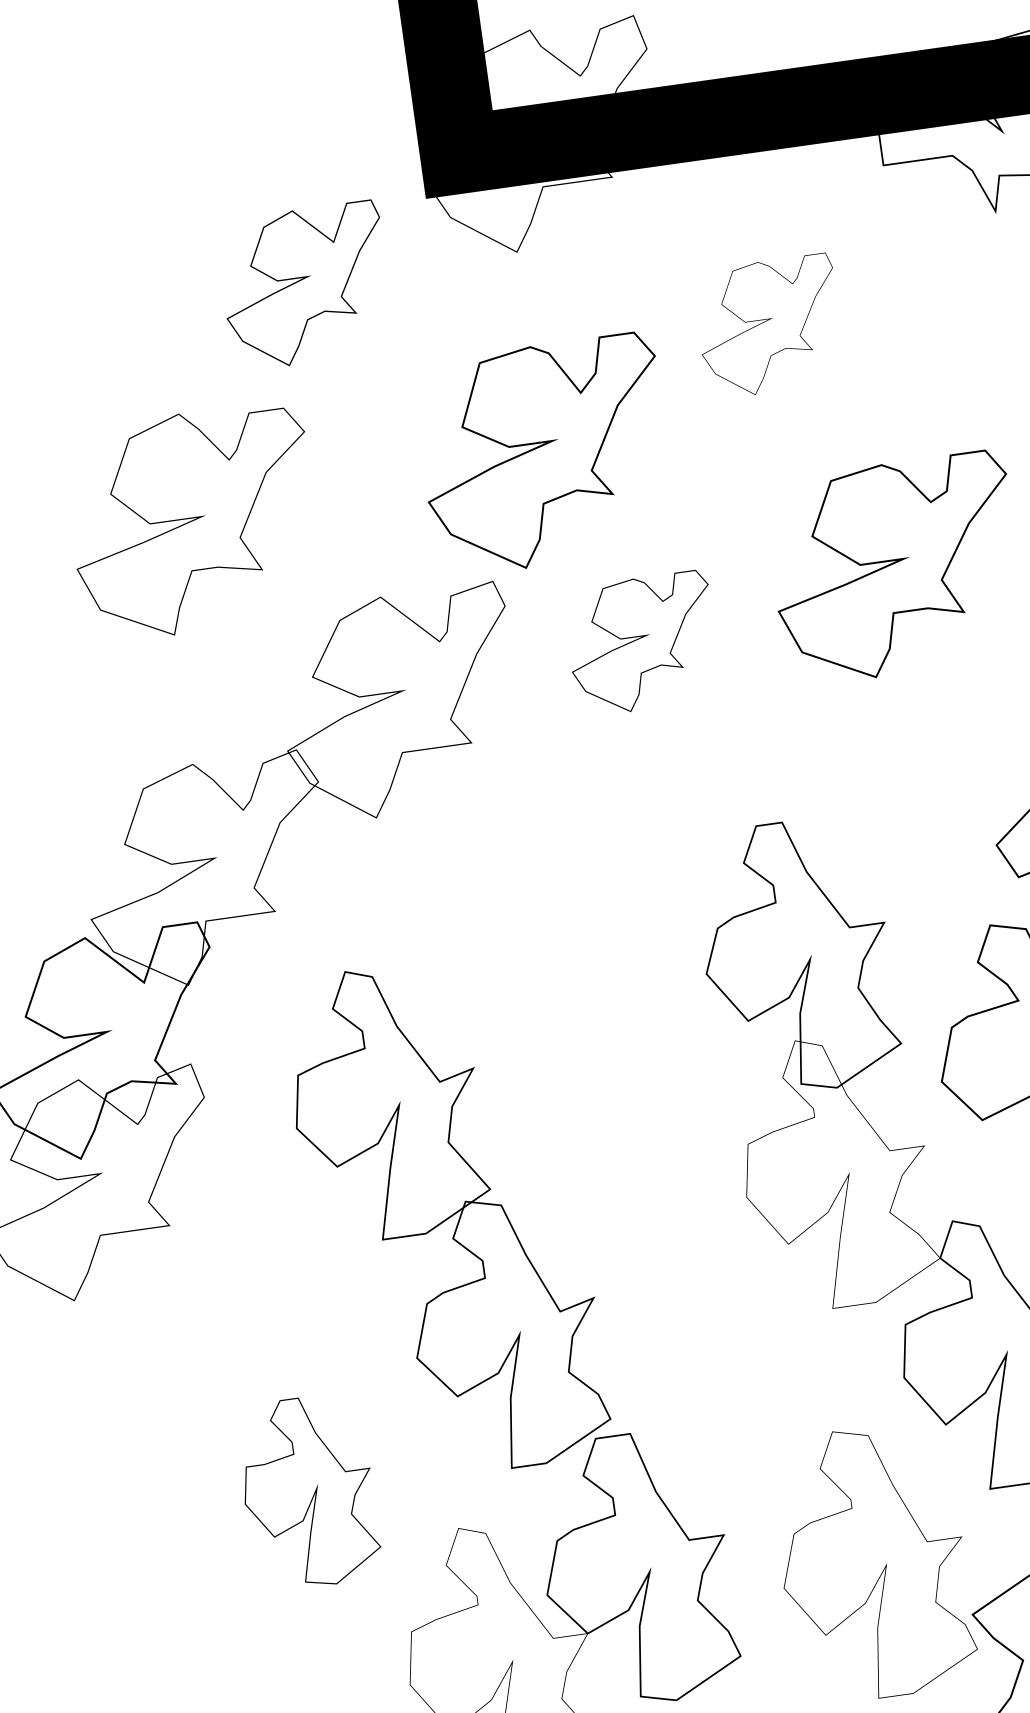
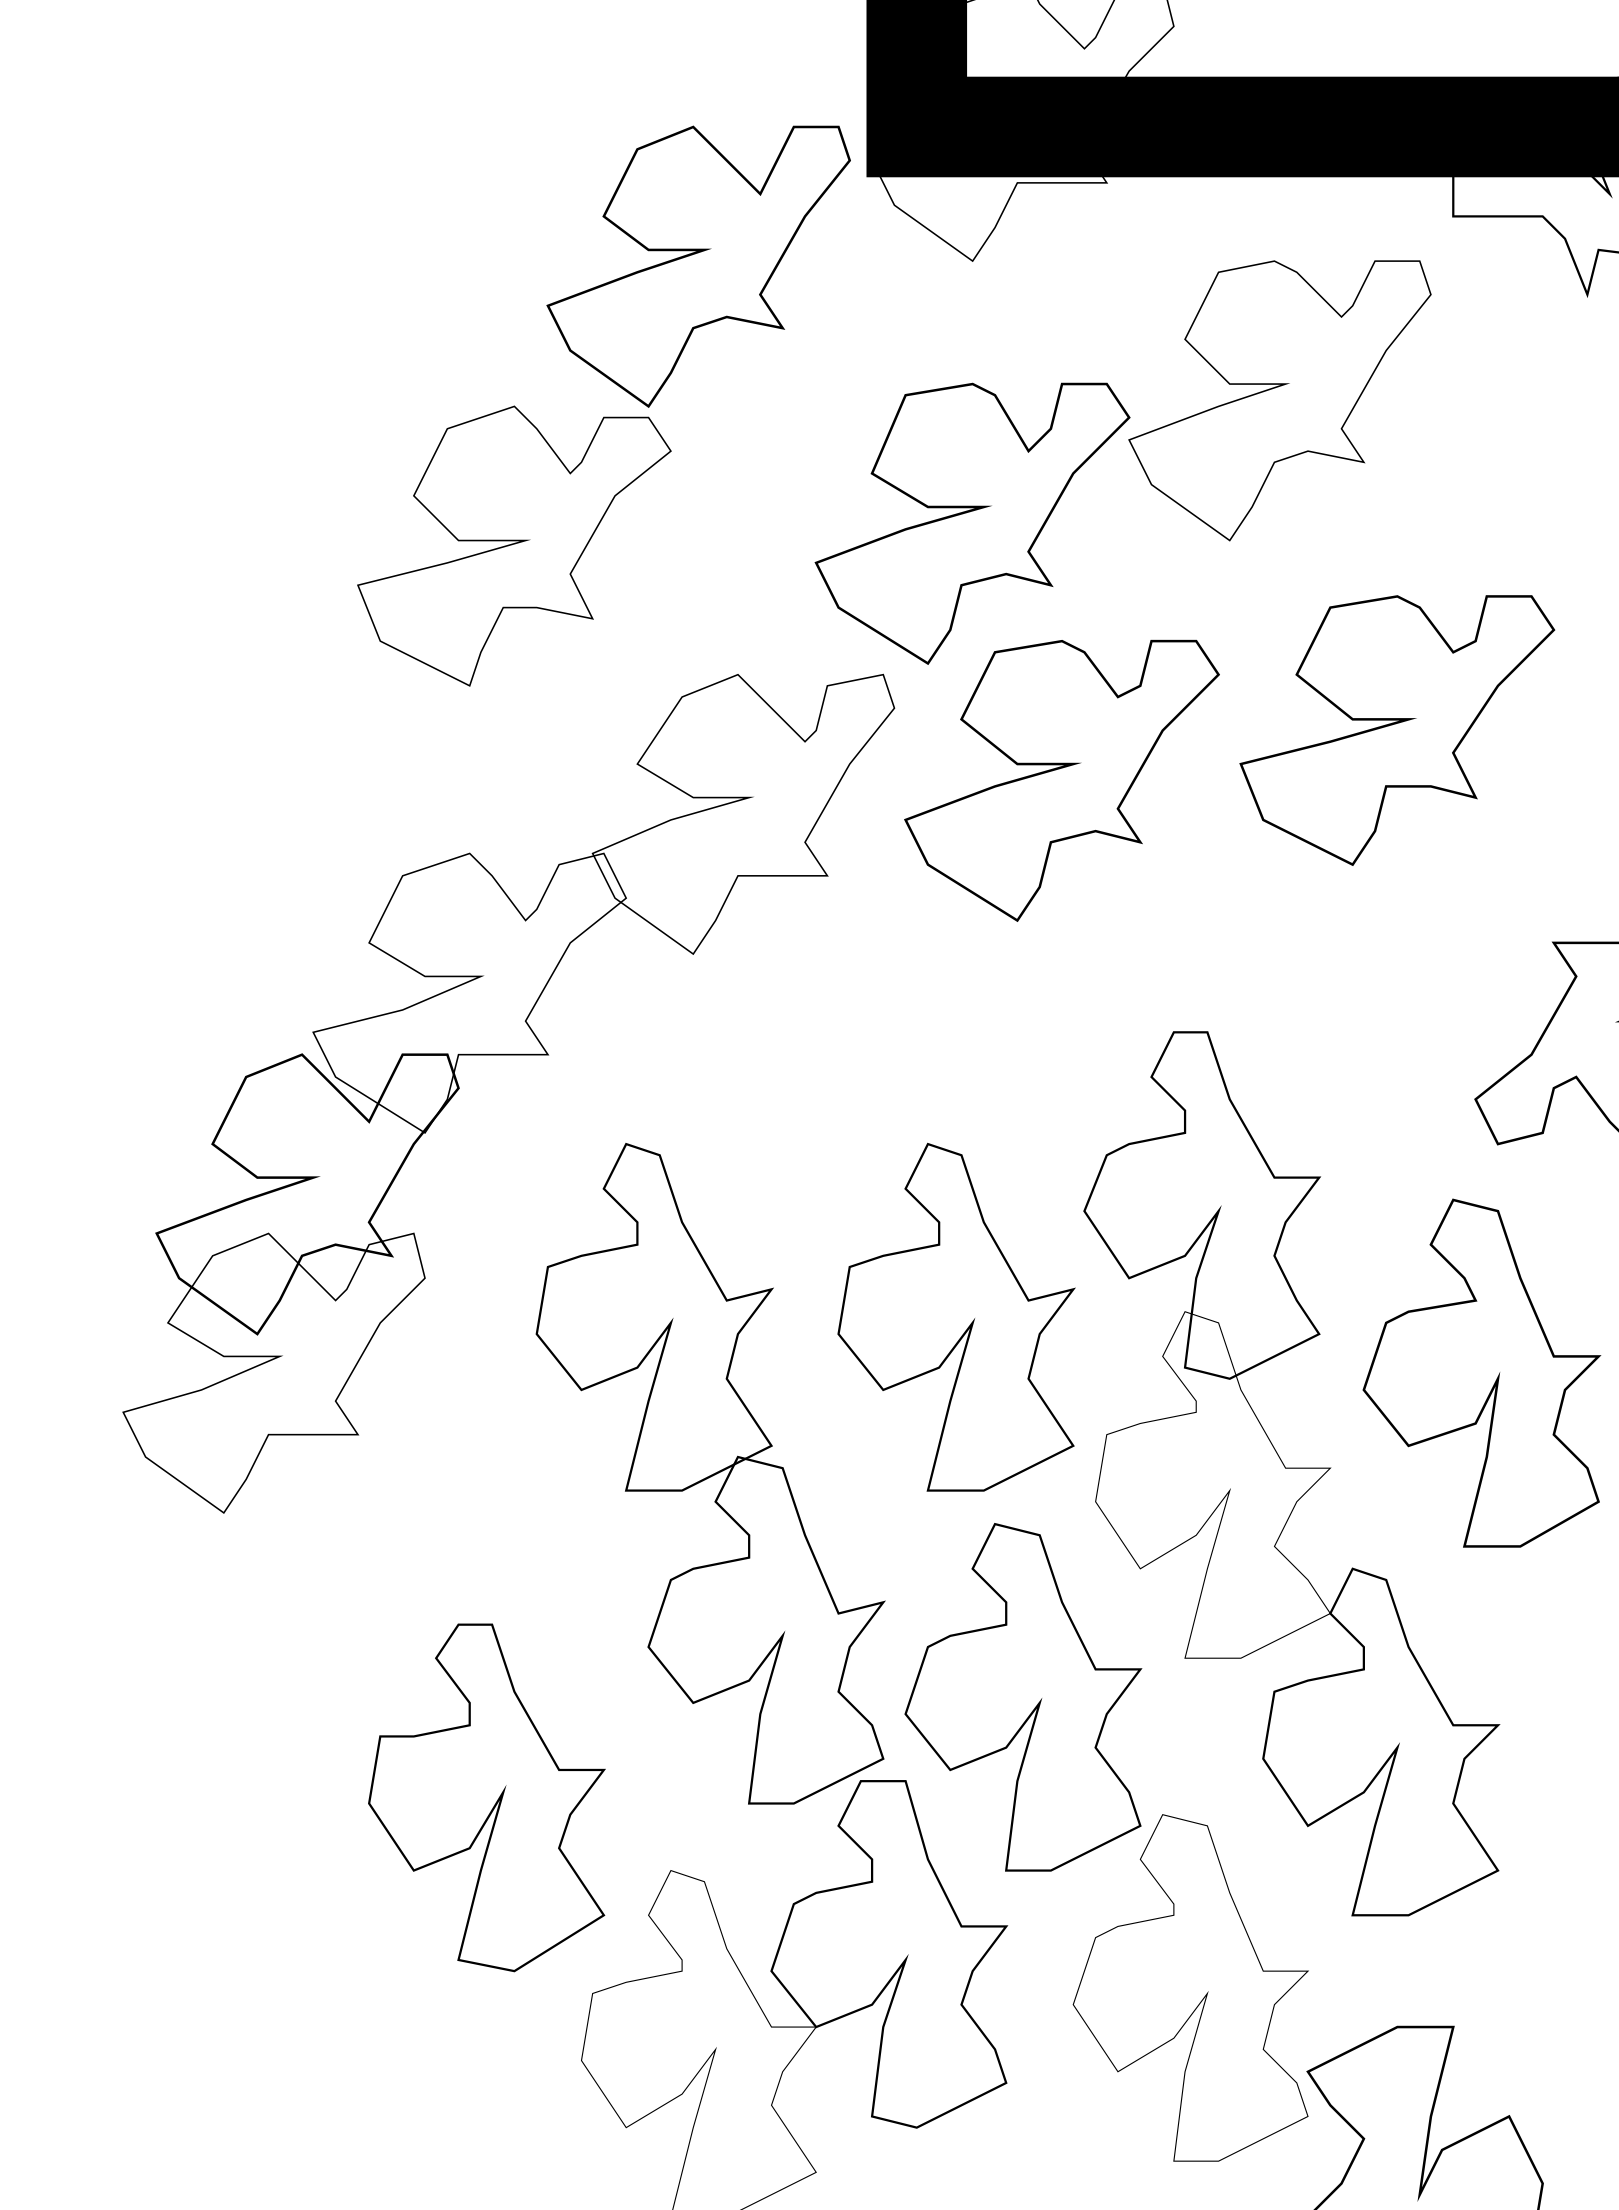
part: (305, 286) -> (698, 266), size x1.43
part: (769, 326) -> (1279, 400), size x1.67
part: (642, 643) -> (1061, 780), size x1.67
part: (619, 1069) -> (956, 1316), added
part: (712, 1356) -> (1023, 1697), added
part: (308, 1491) -> (486, 1797), size x1.43

